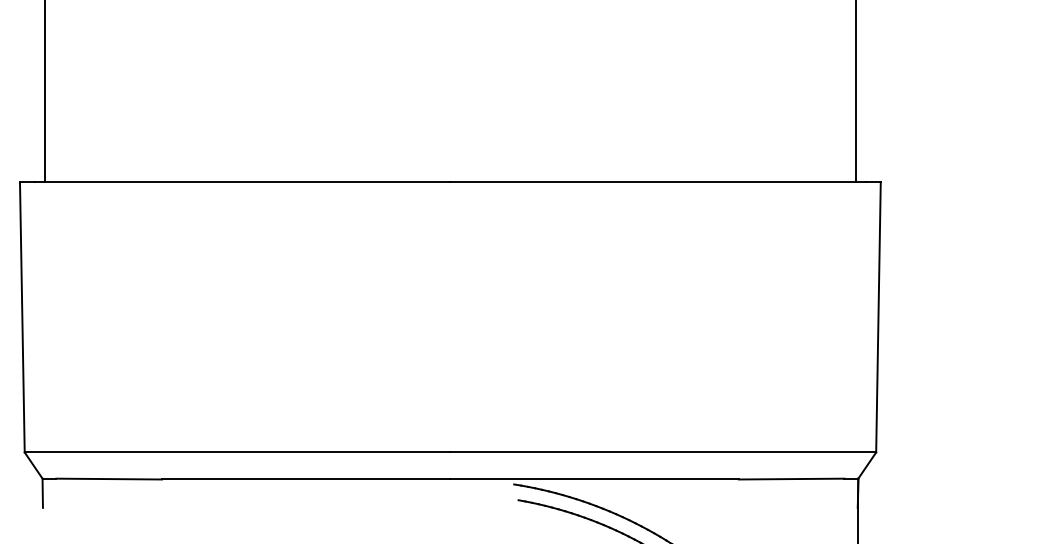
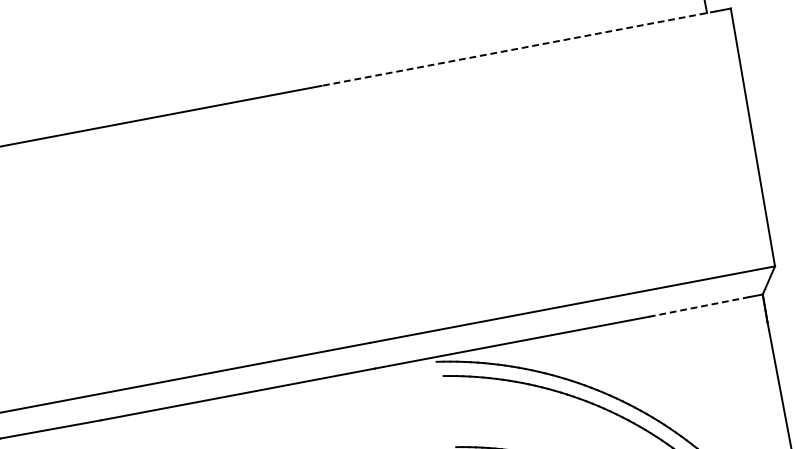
line: (658, 182) -> (519, 48), solid -> dashed
line: (791, 479) -> (699, 307), solid -> dashed

